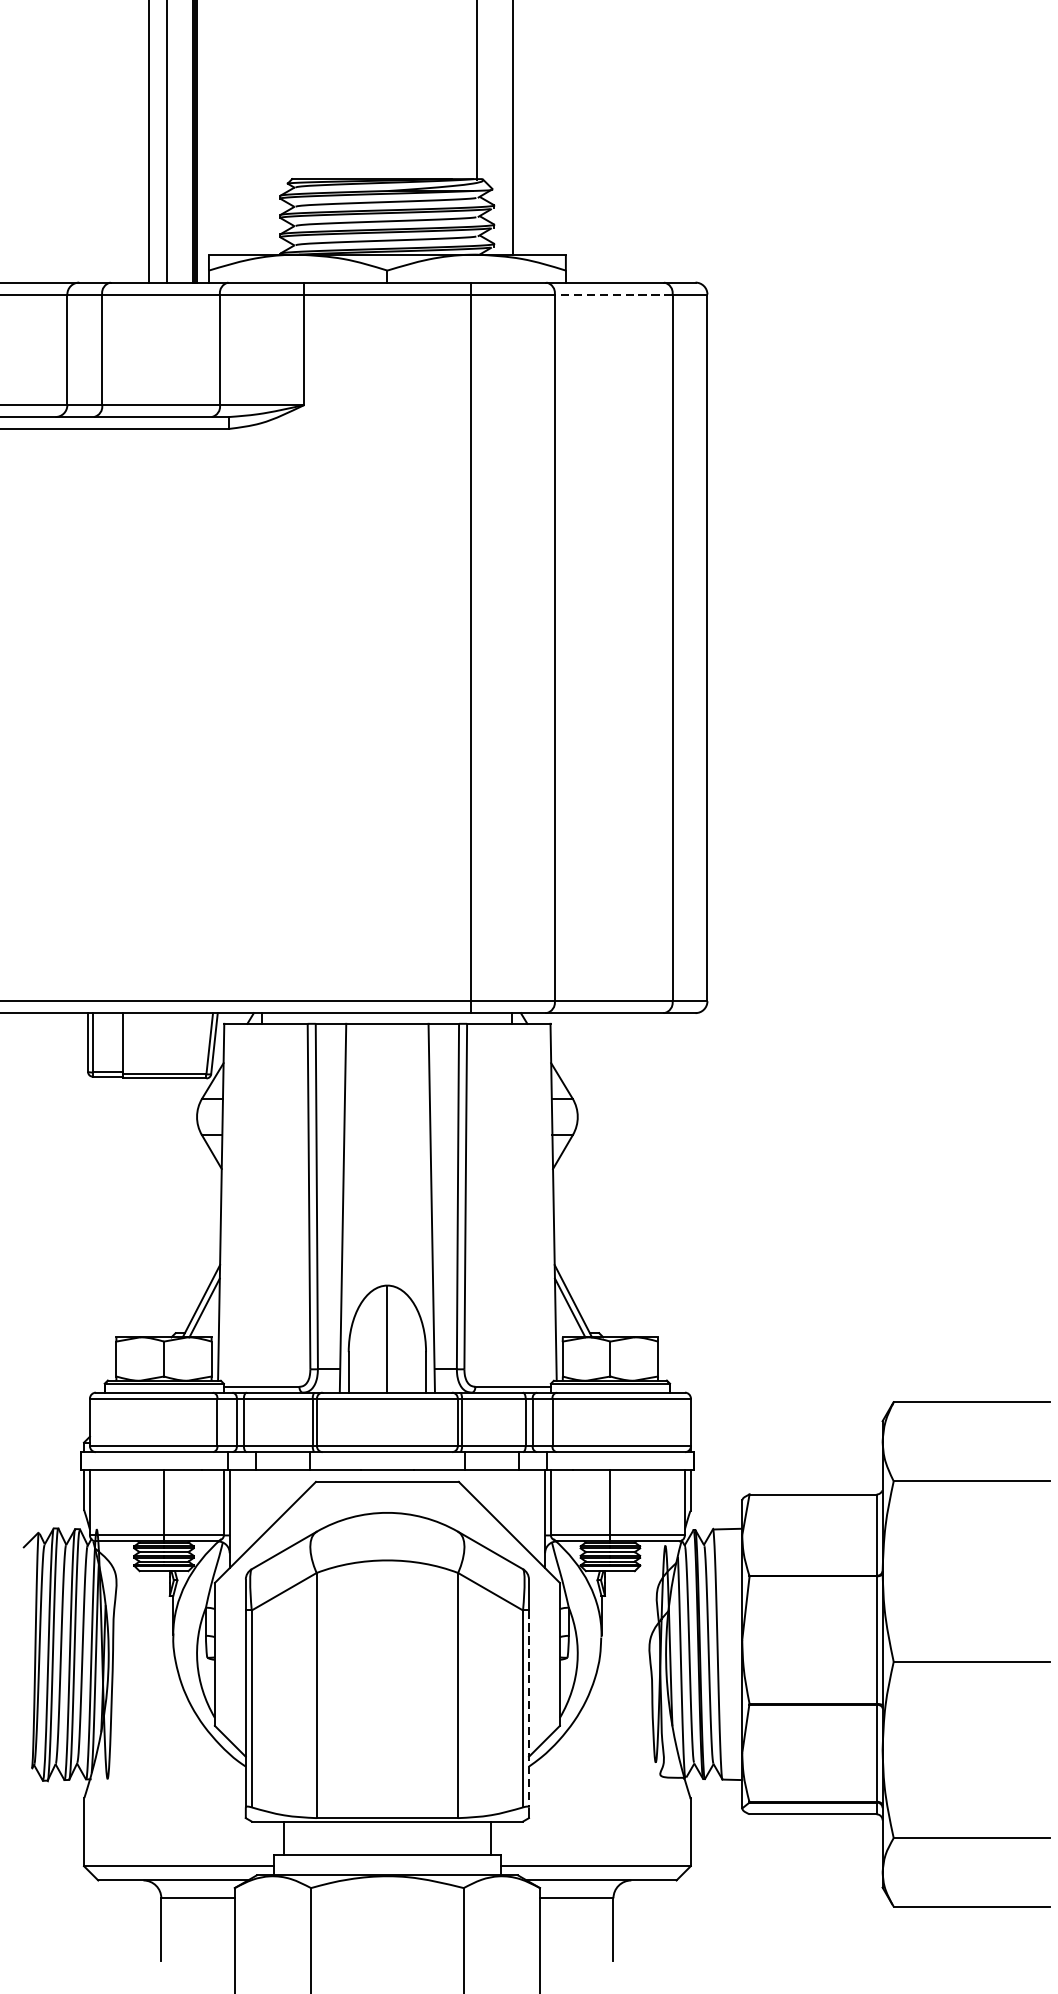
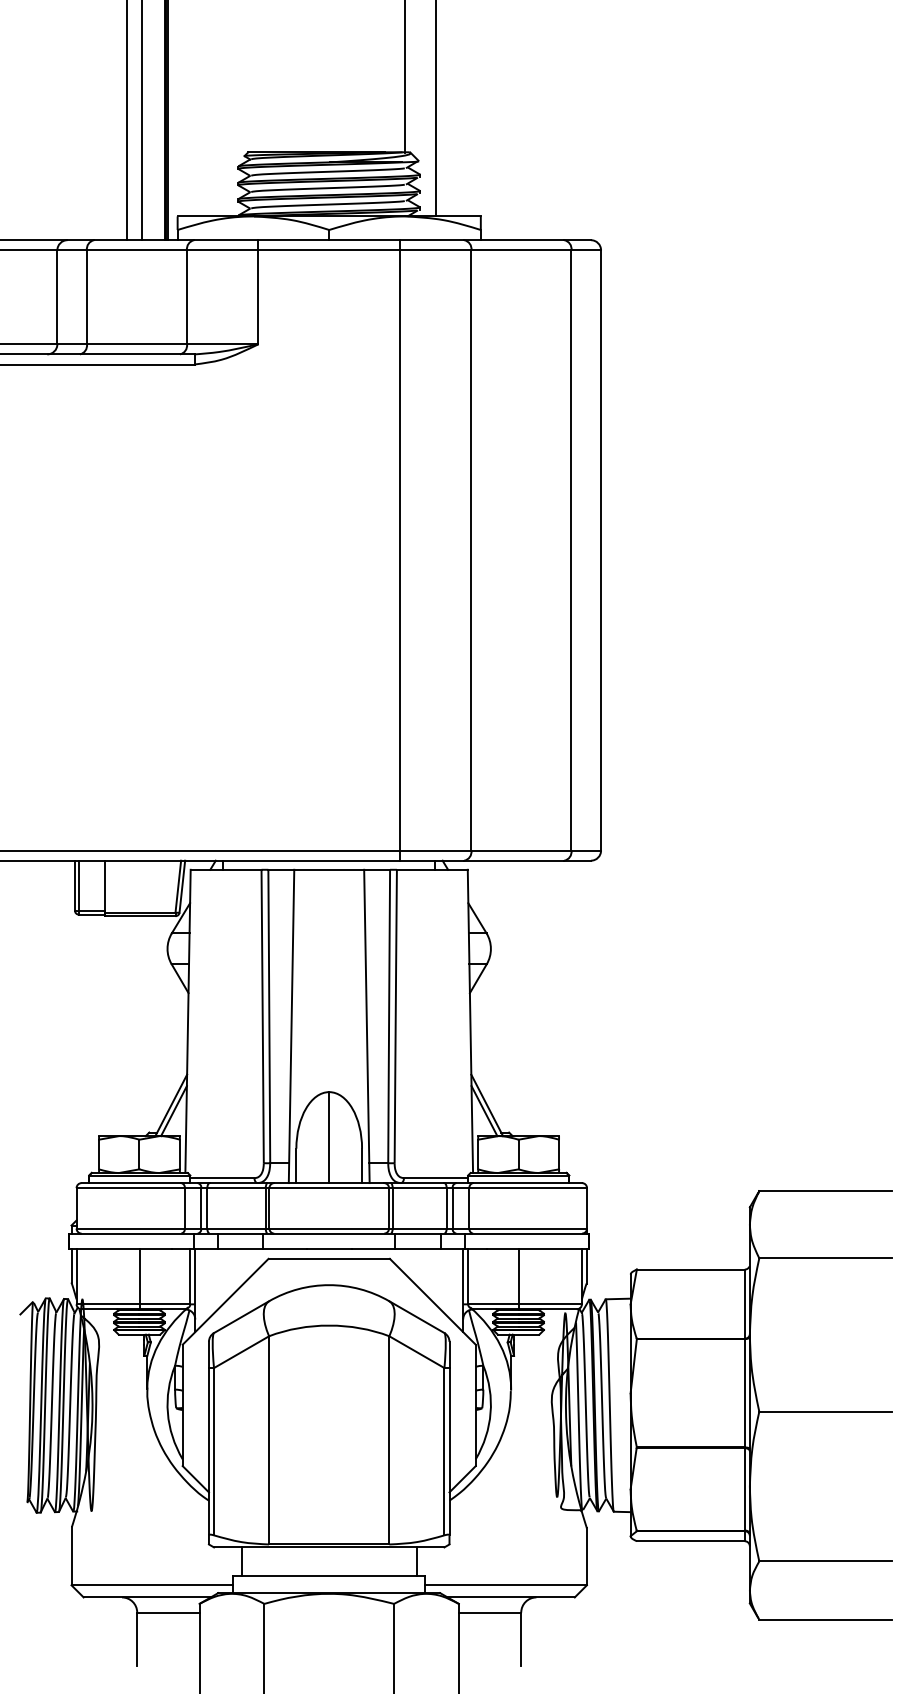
line: (612, 294) -> (520, 250), dashed -> solid
line: (529, 1708) -> (449, 1451), dashed -> solid

